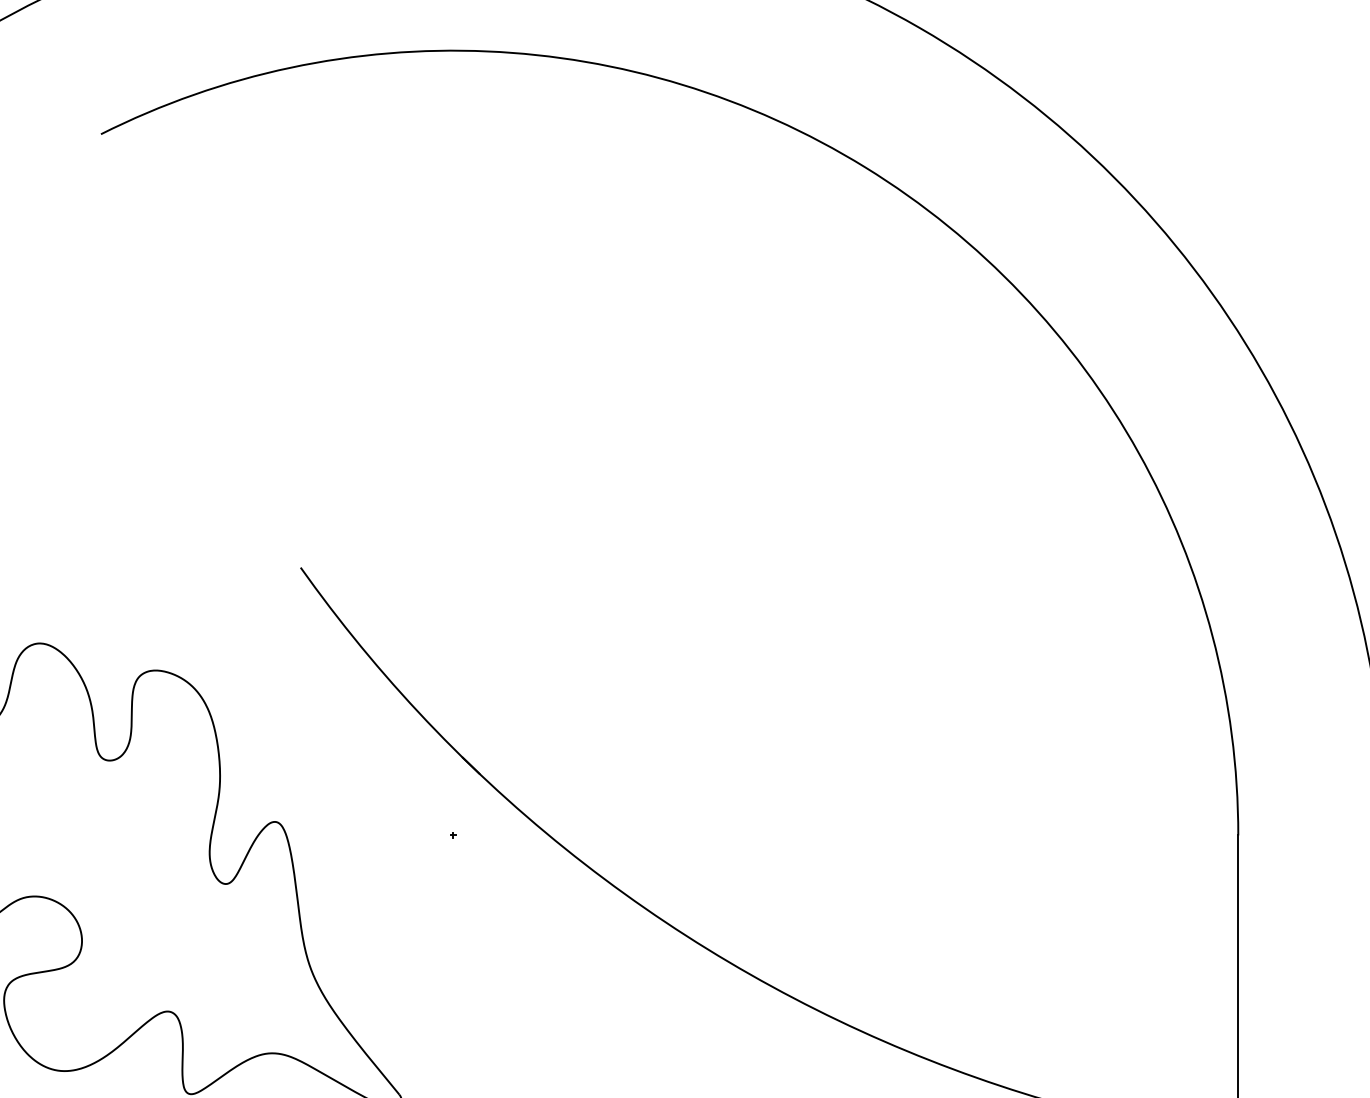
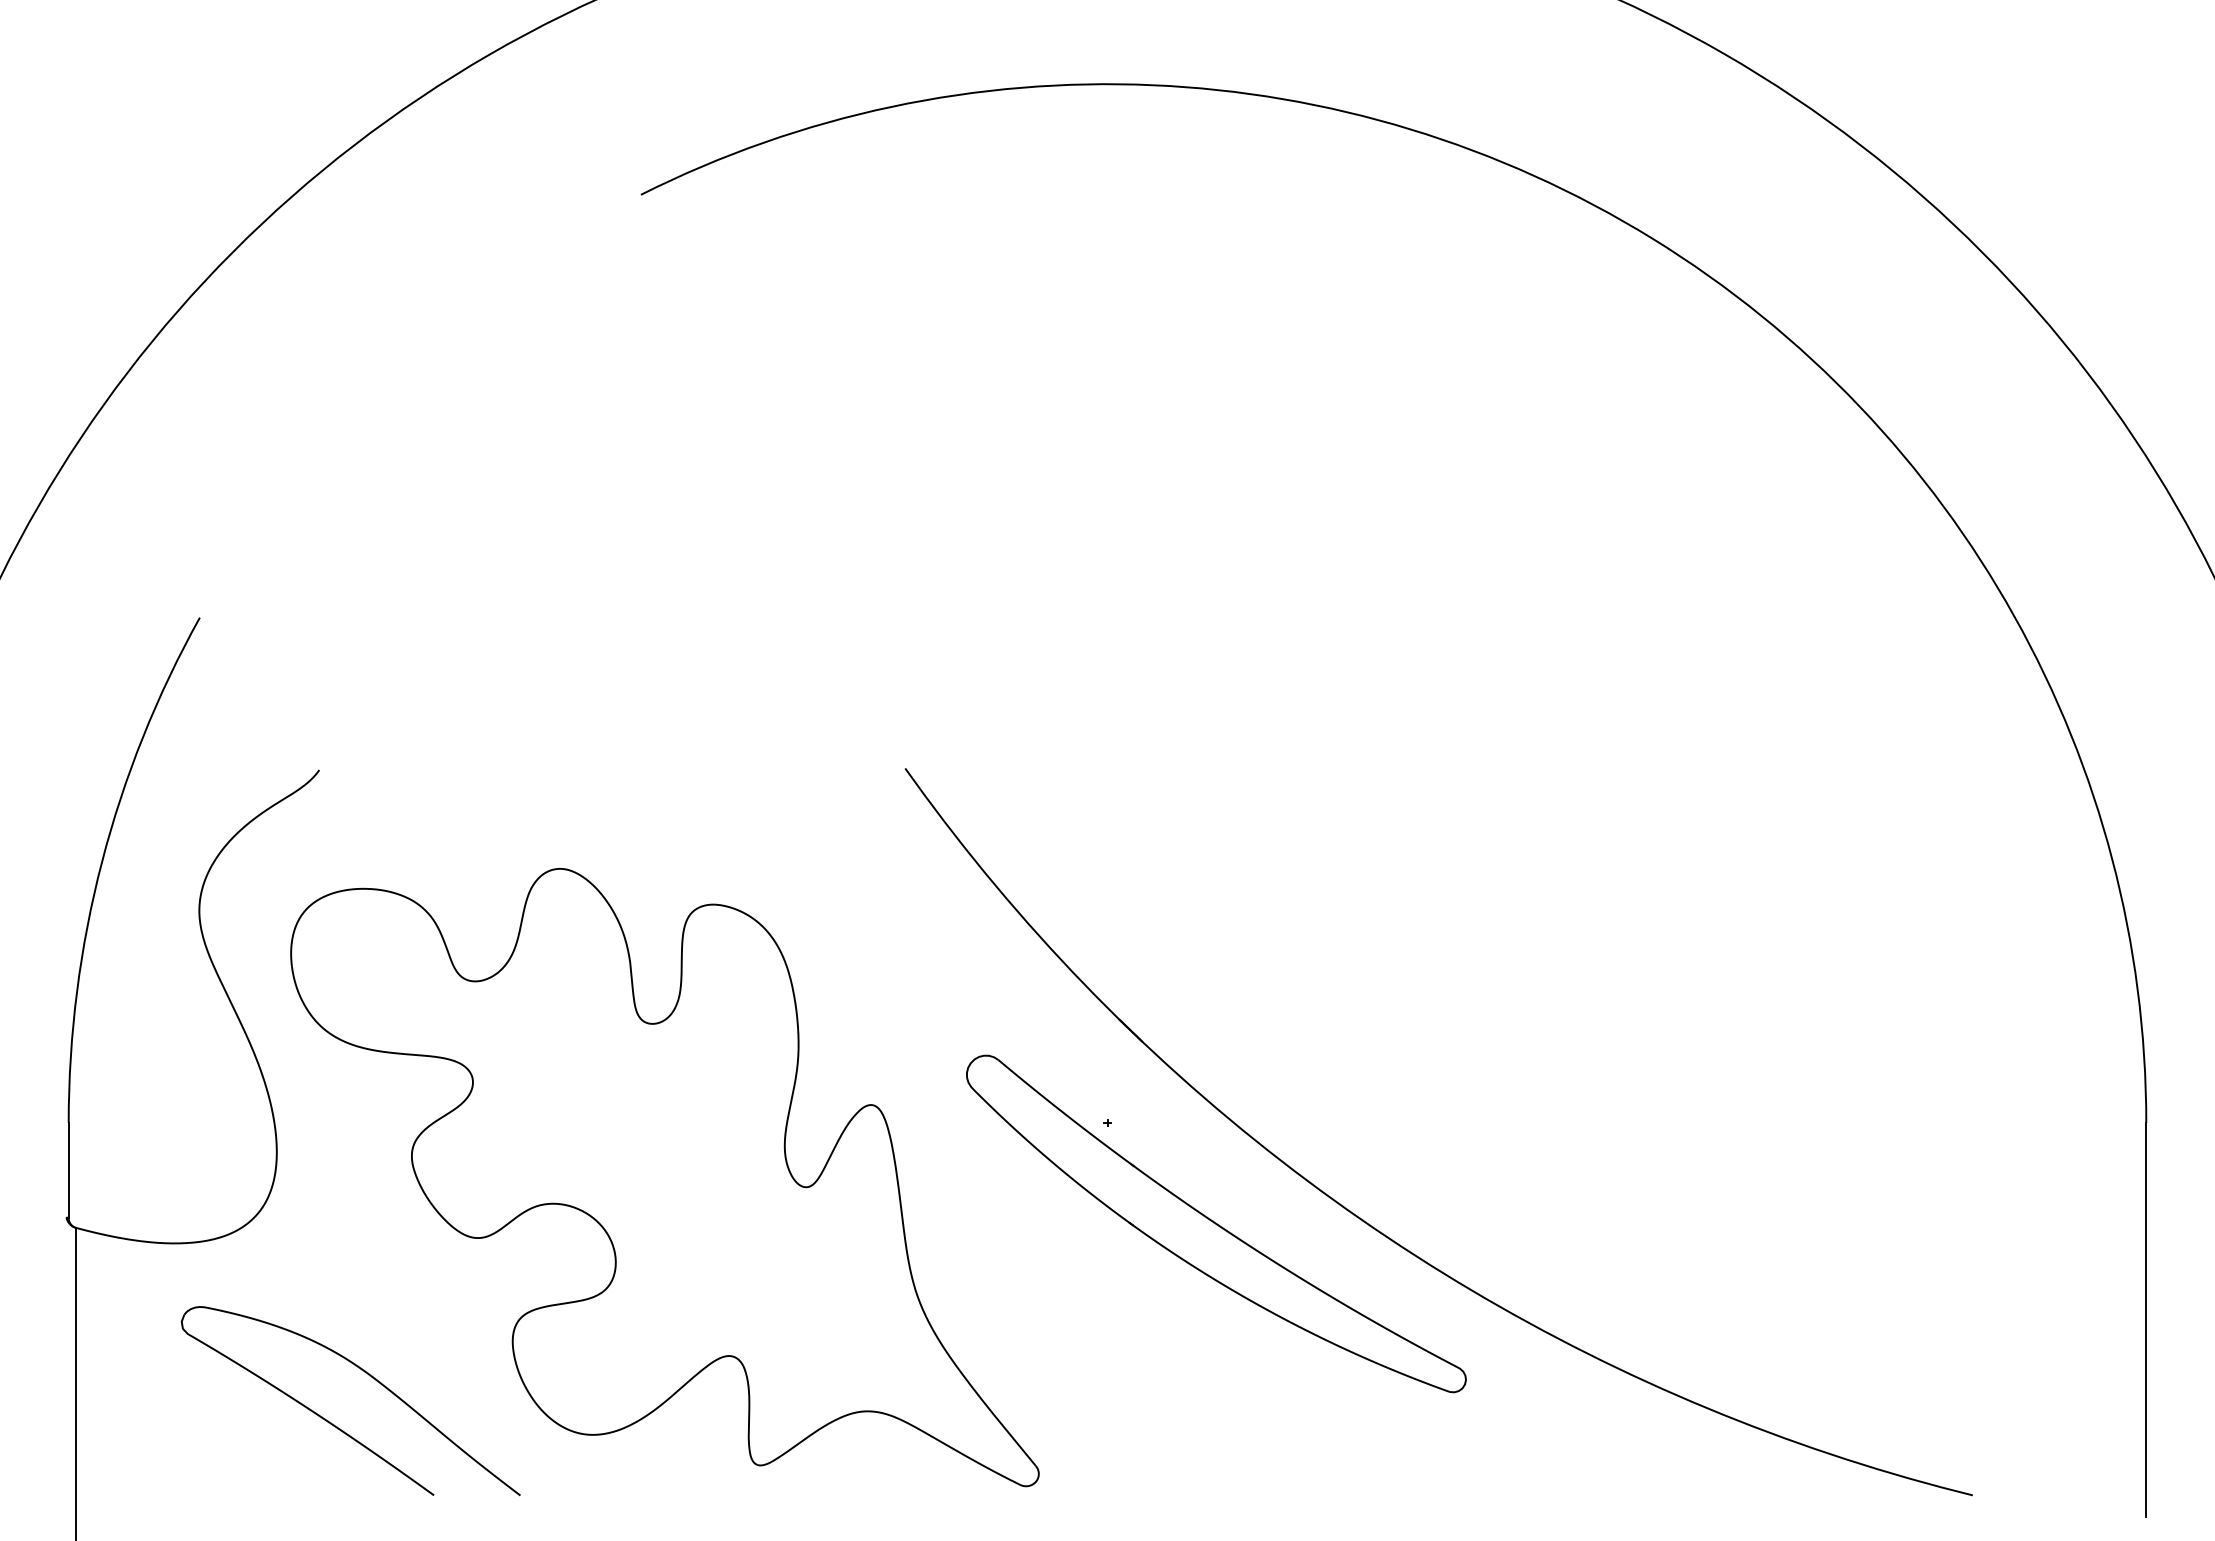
part: (535, 911) -> (1216, 1223), added

